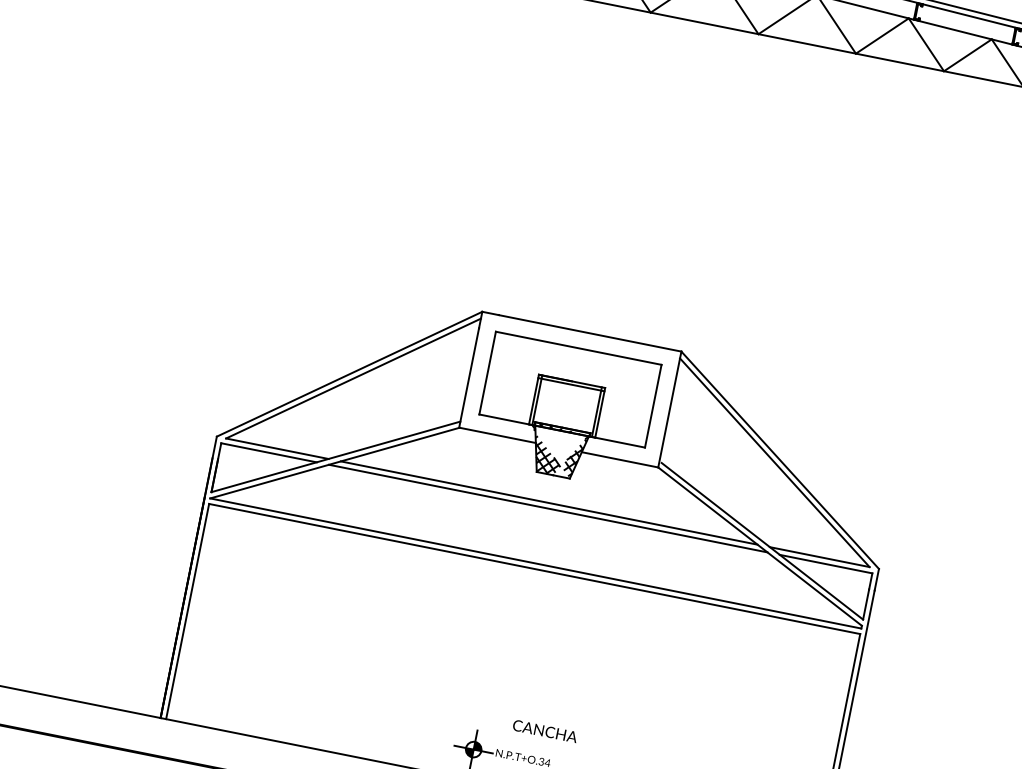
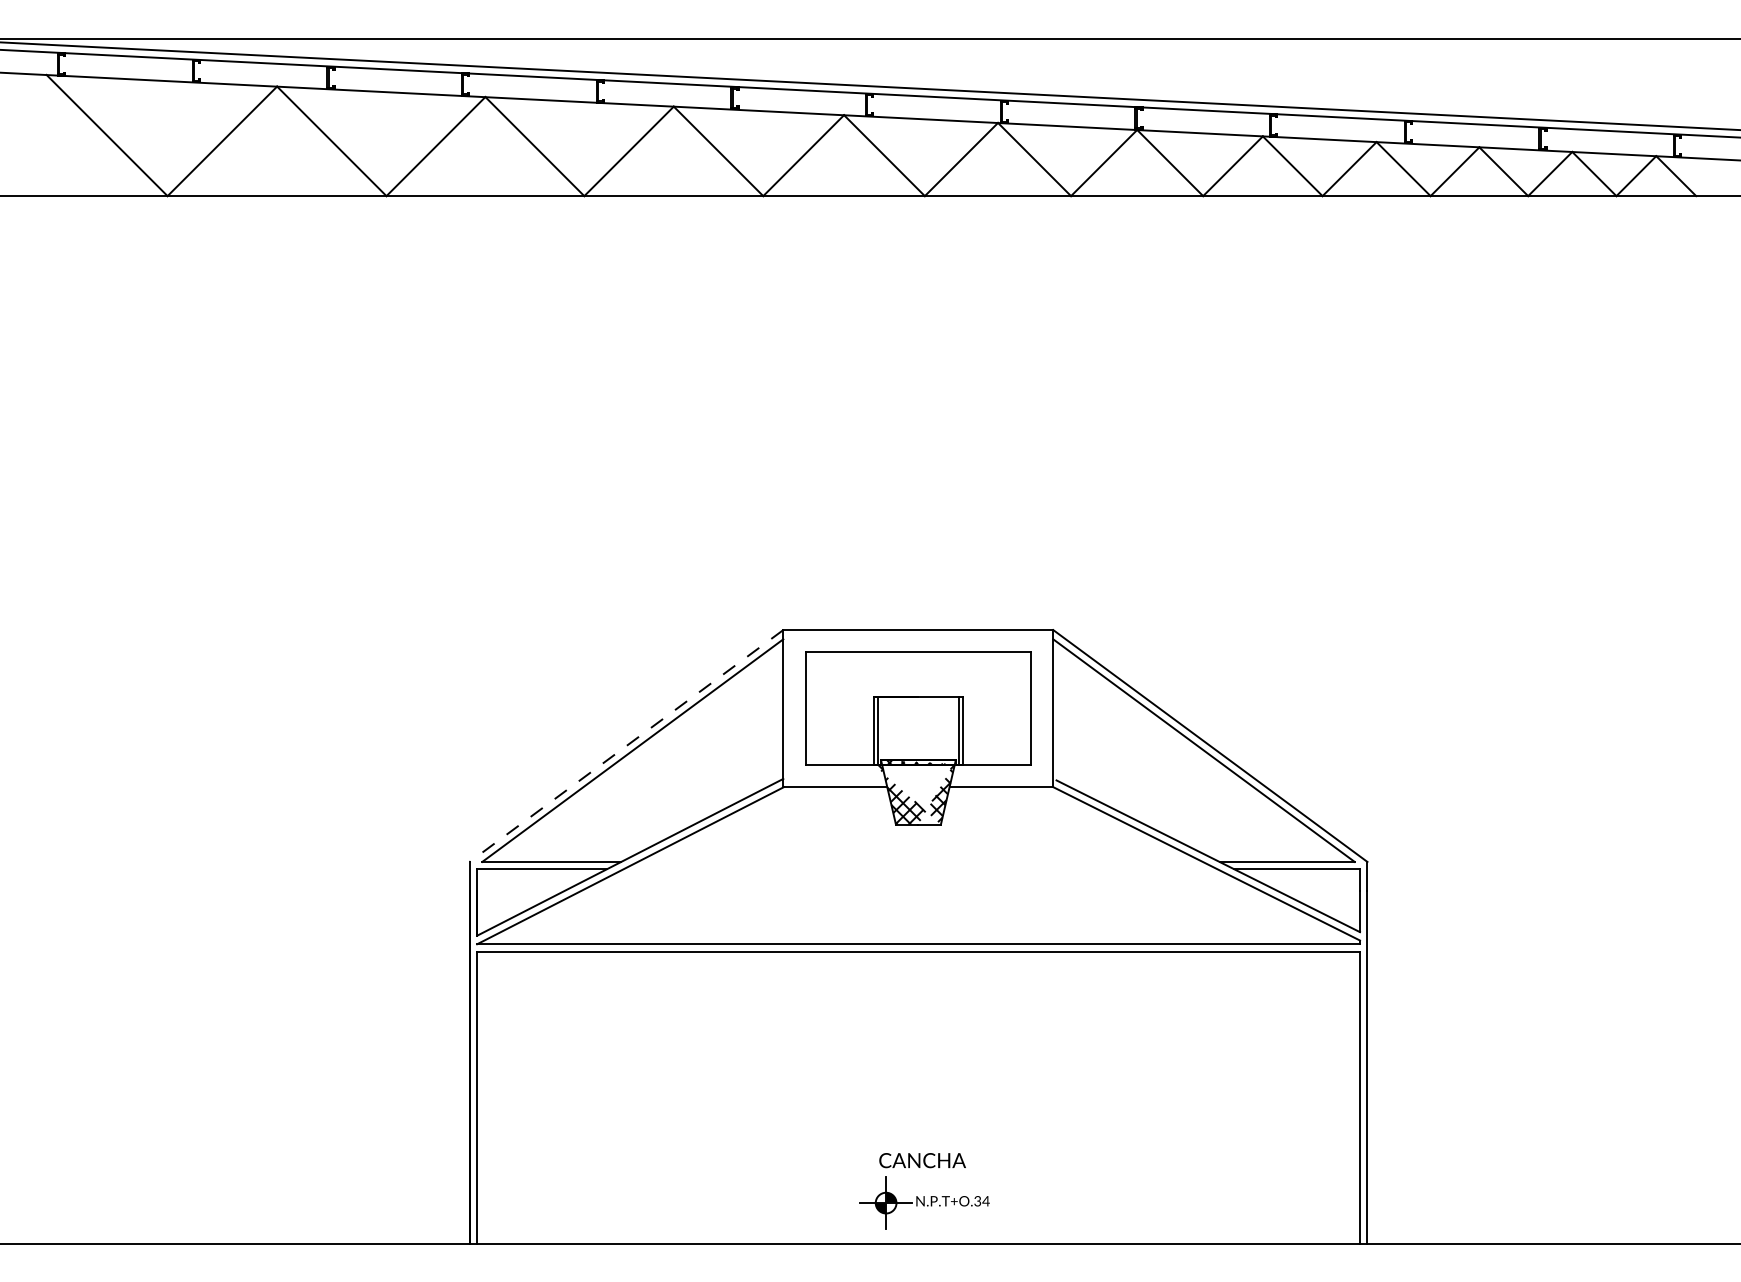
line: (349, 374) -> (626, 746), solid -> dashed
line: (571, 384) -> (918, 701), removed
line: (548, 502) -> (919, 861), removed
line: (548, 508) -> (920, 869), removed
text: (545, 731) -> (922, 1160), moved

